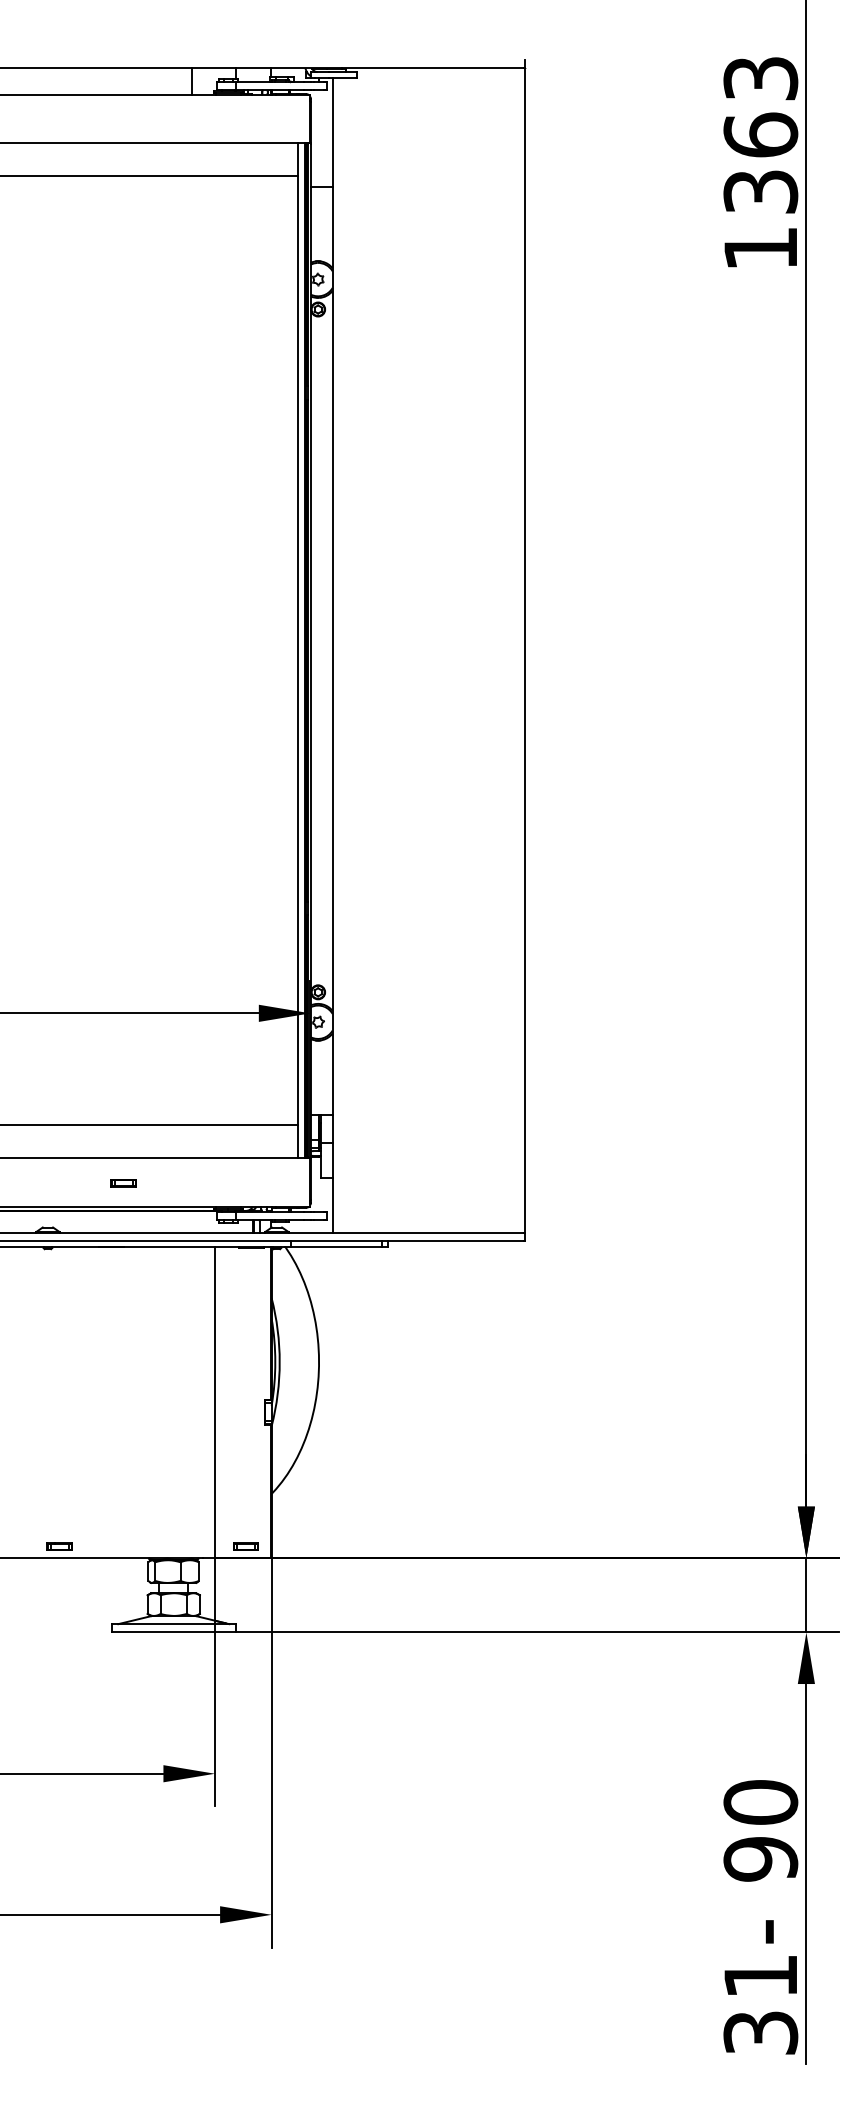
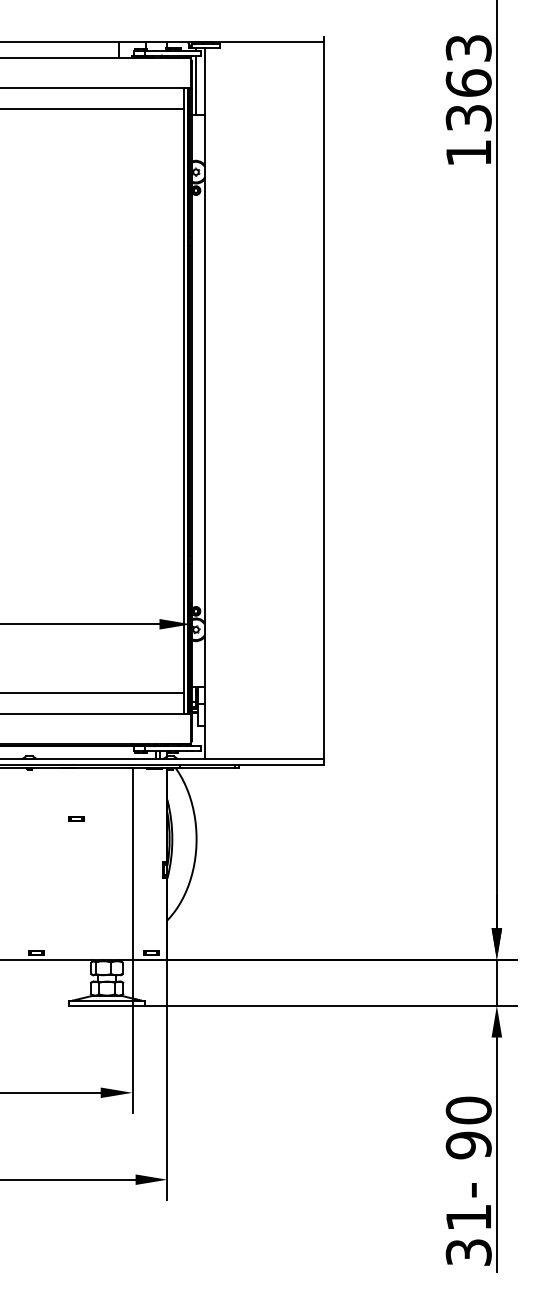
line: (318, 138) -> (196, 85), added
part: (124, 1182) -> (76, 818), moved

